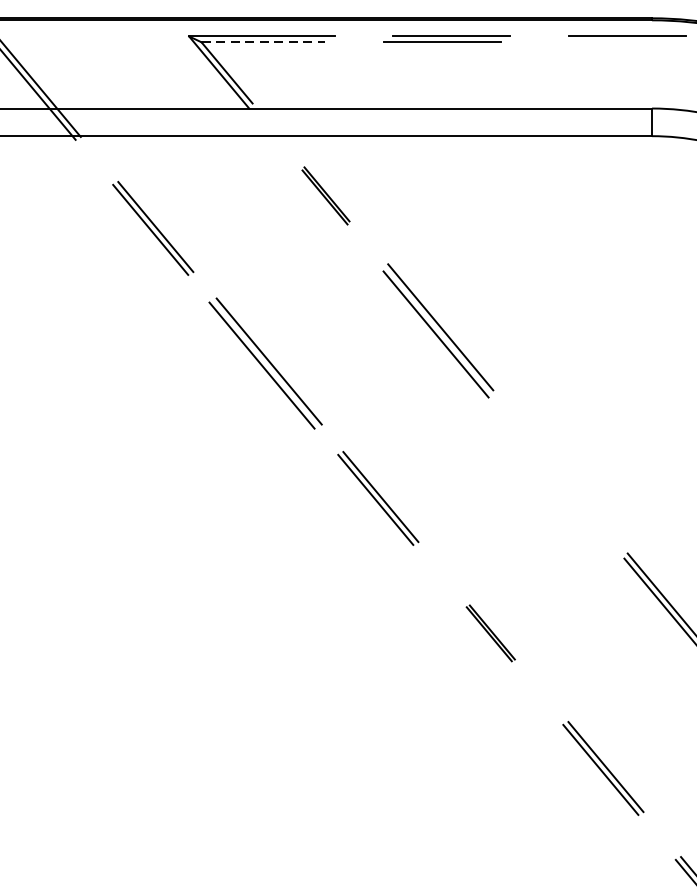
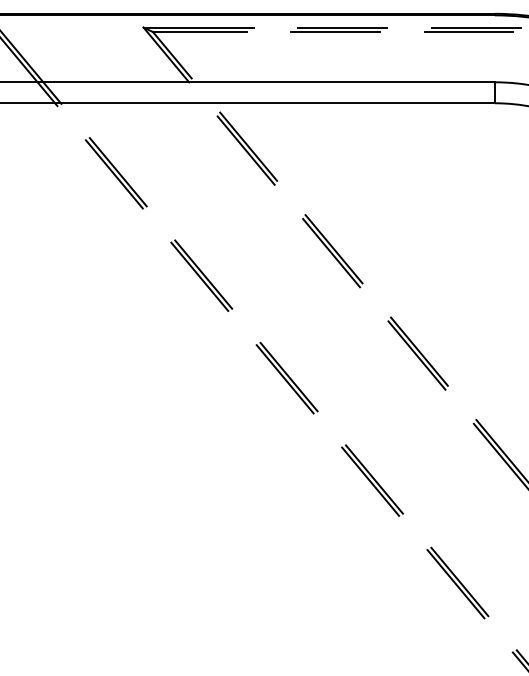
line: (262, 42) -> (199, 32), dashed -> solid
line: (617, 42) -> (468, 32), added
part: (326, 195) -> (247, 148), size x1.67
part: (438, 331) -> (332, 251), size x0.71
part: (265, 363) -> (201, 275), size x0.71
part: (550, 465) -> (417, 353), added
part: (490, 633) -> (372, 480), size x1.67

